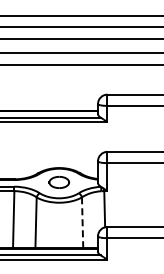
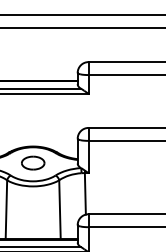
line: (82, 222) -> (59, 209), dashed -> solid

